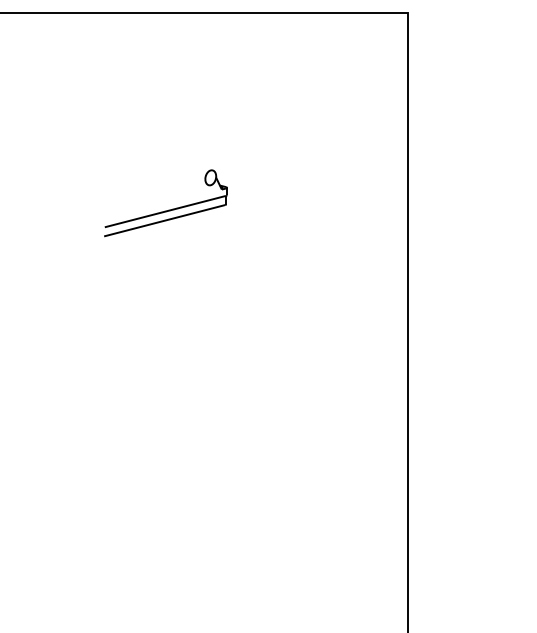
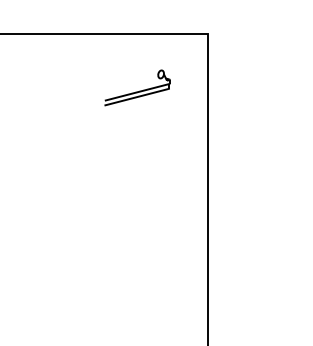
part: (166, 202) -> (137, 87), moved

